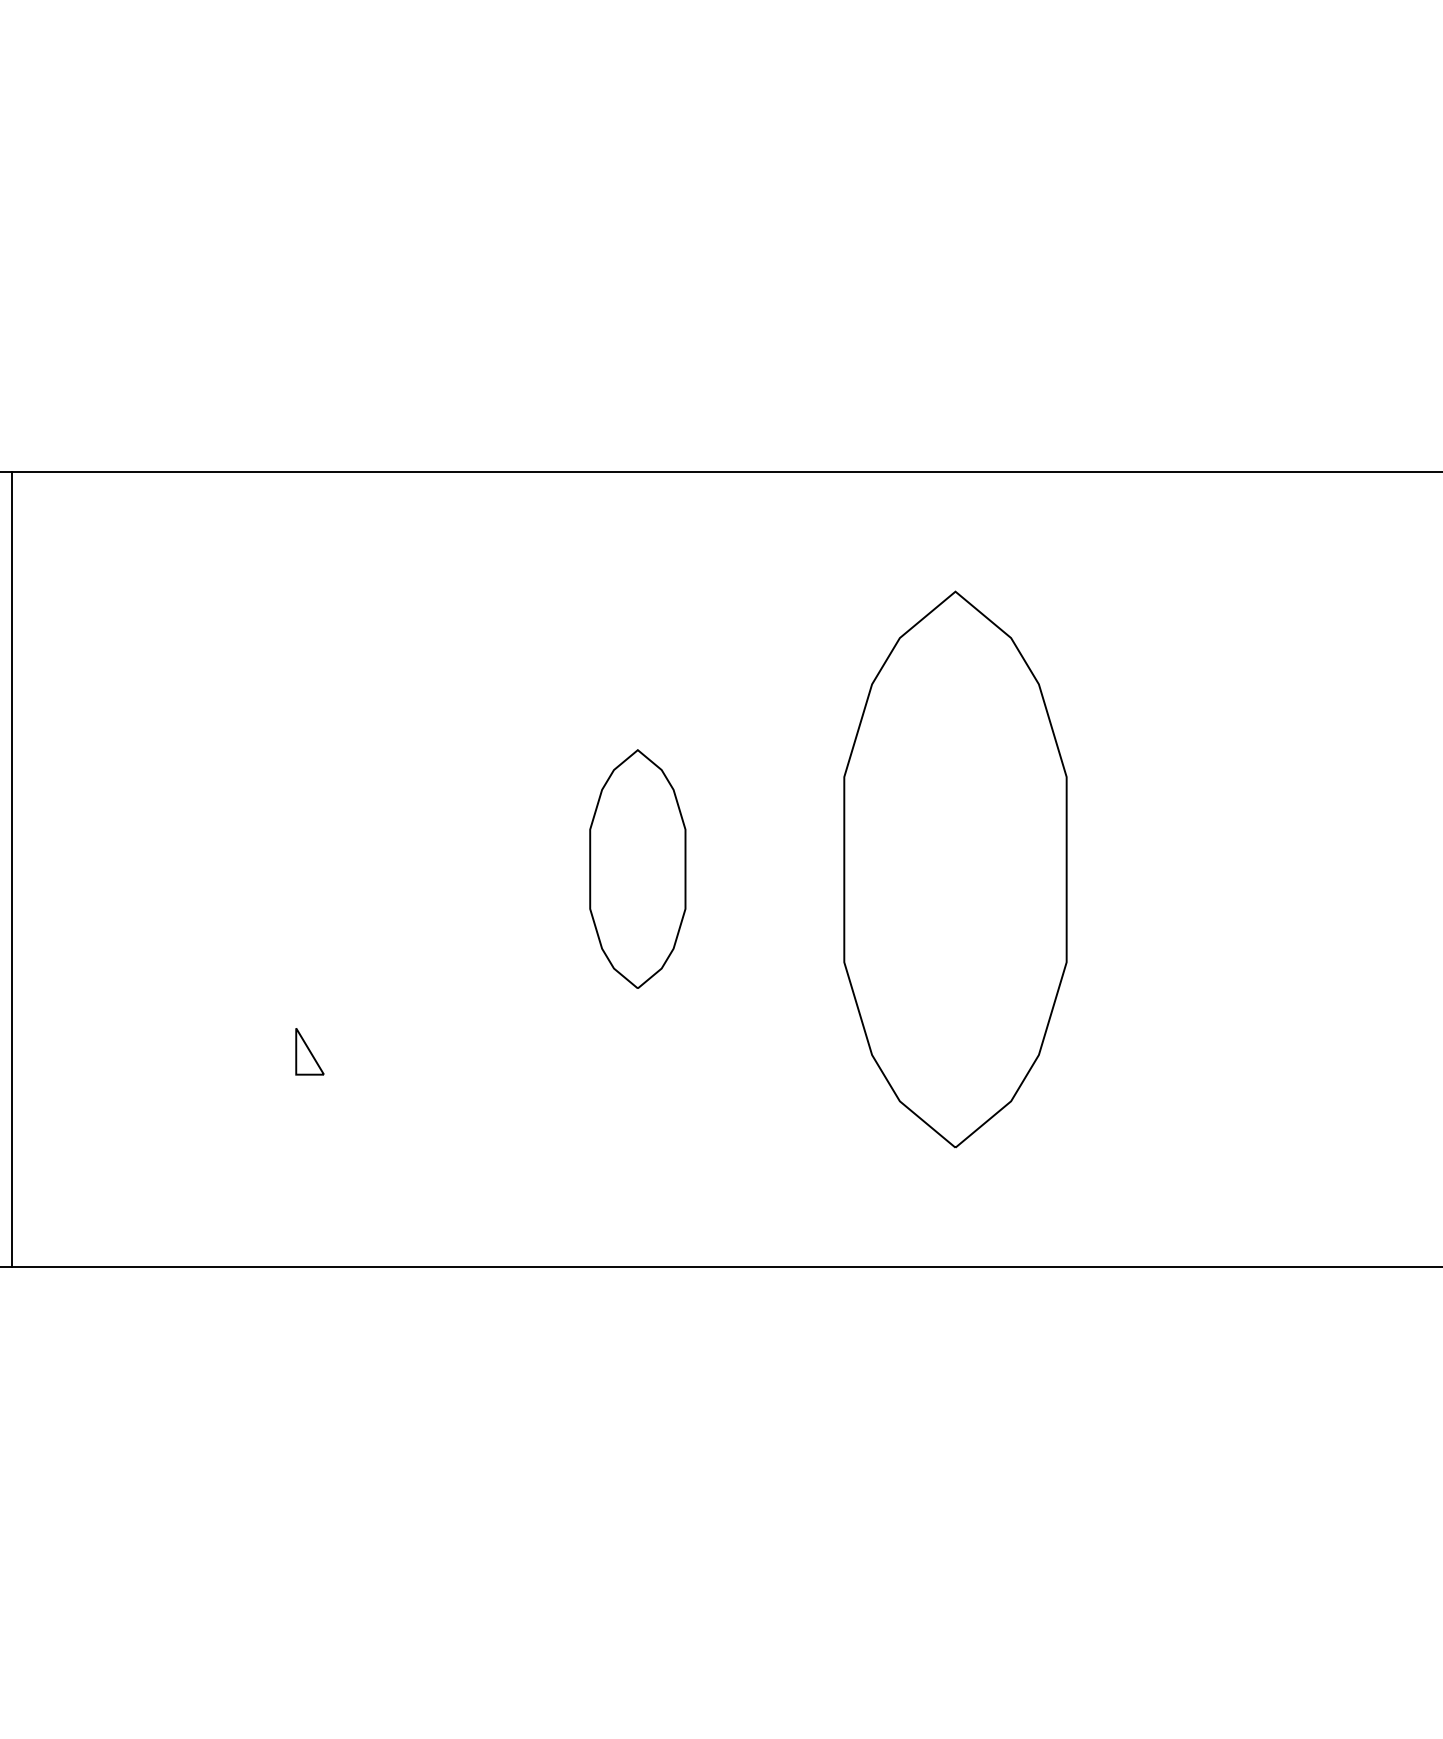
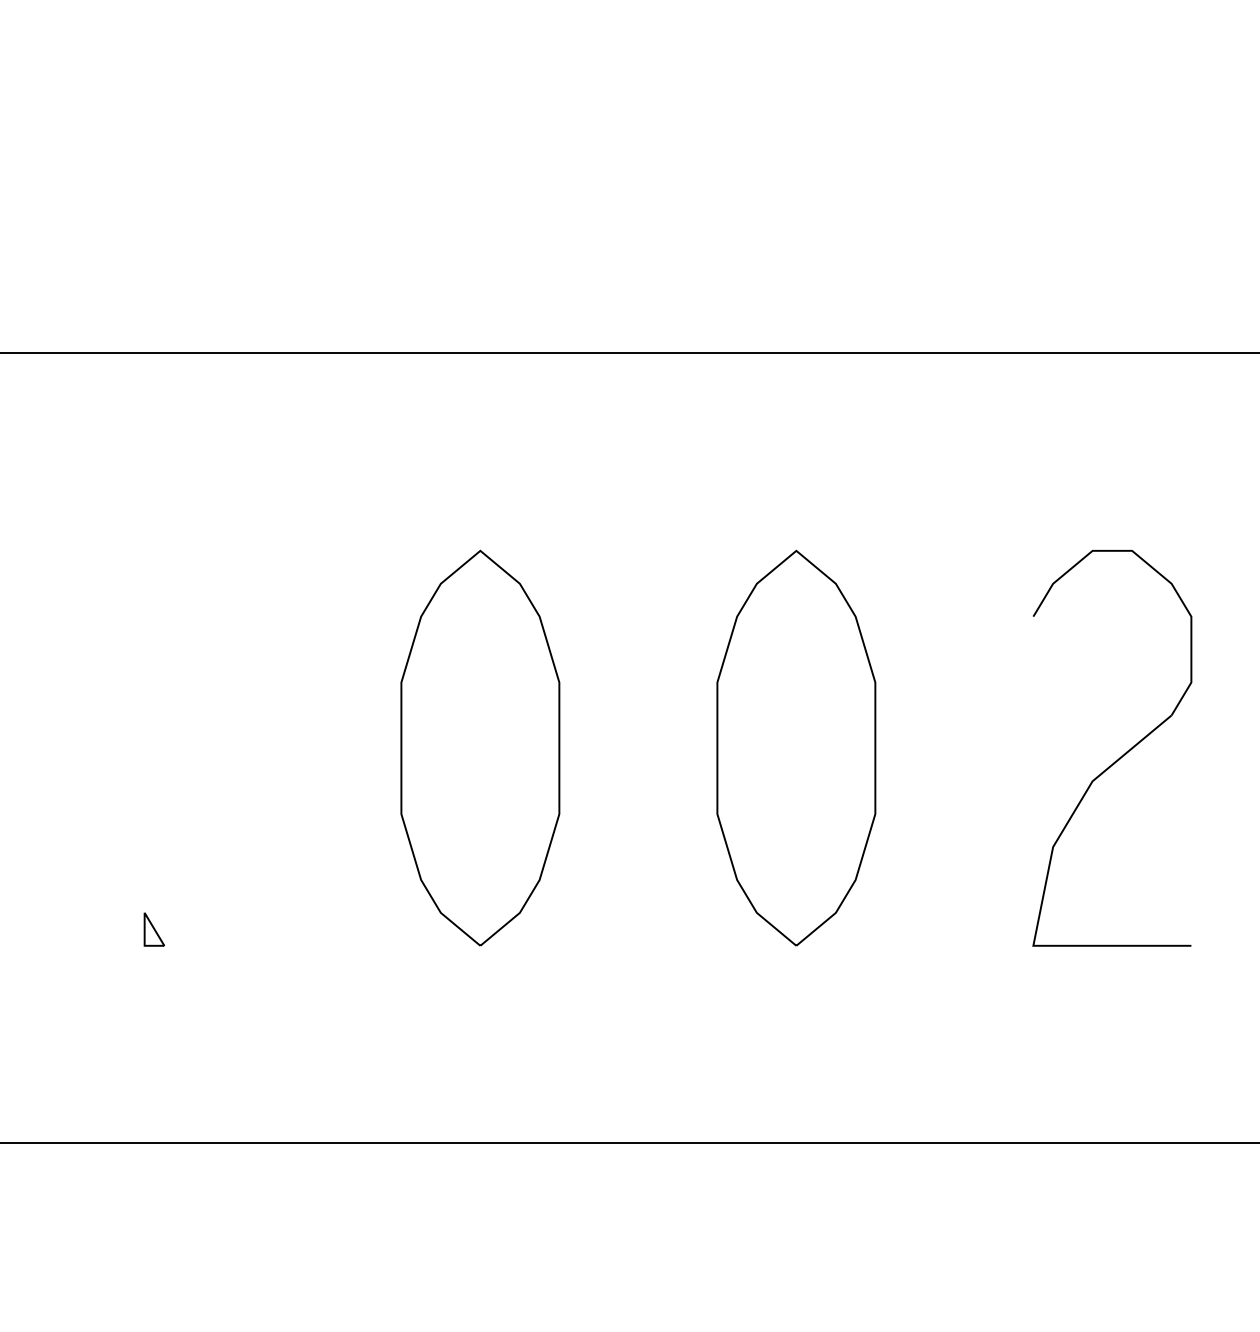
part: (637, 868) -> (480, 747), size x1.67
part: (955, 868) -> (796, 747), size x0.71
part: (1281, 877) -> (1120, 756), added
part: (309, 1051) -> (153, 929), size x0.71

